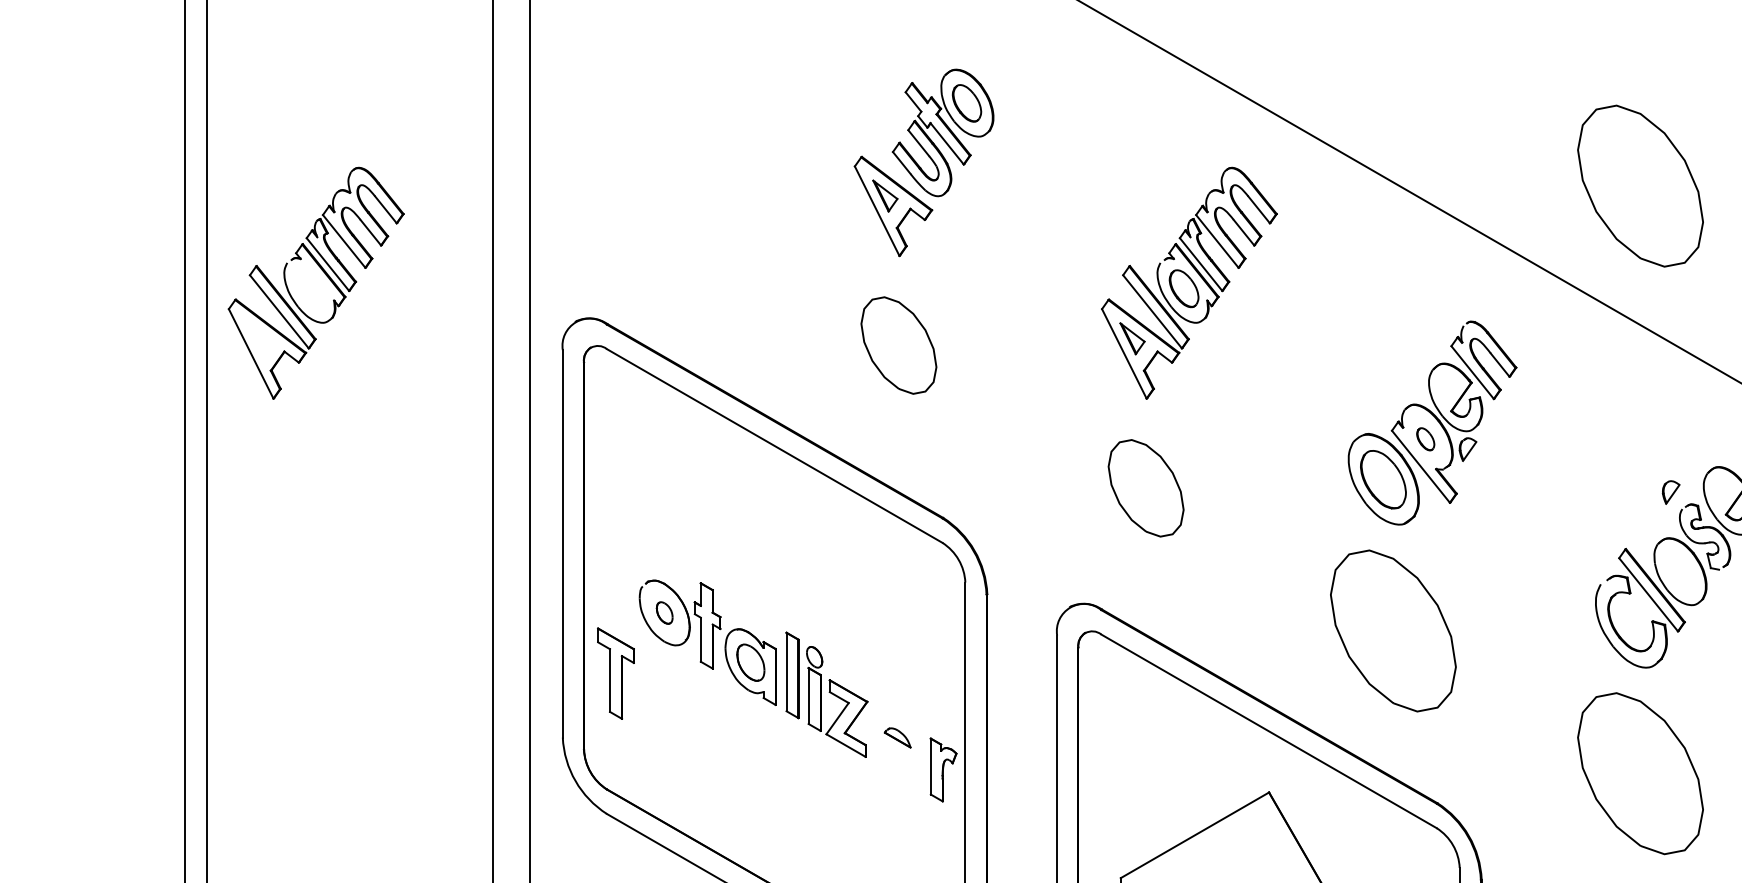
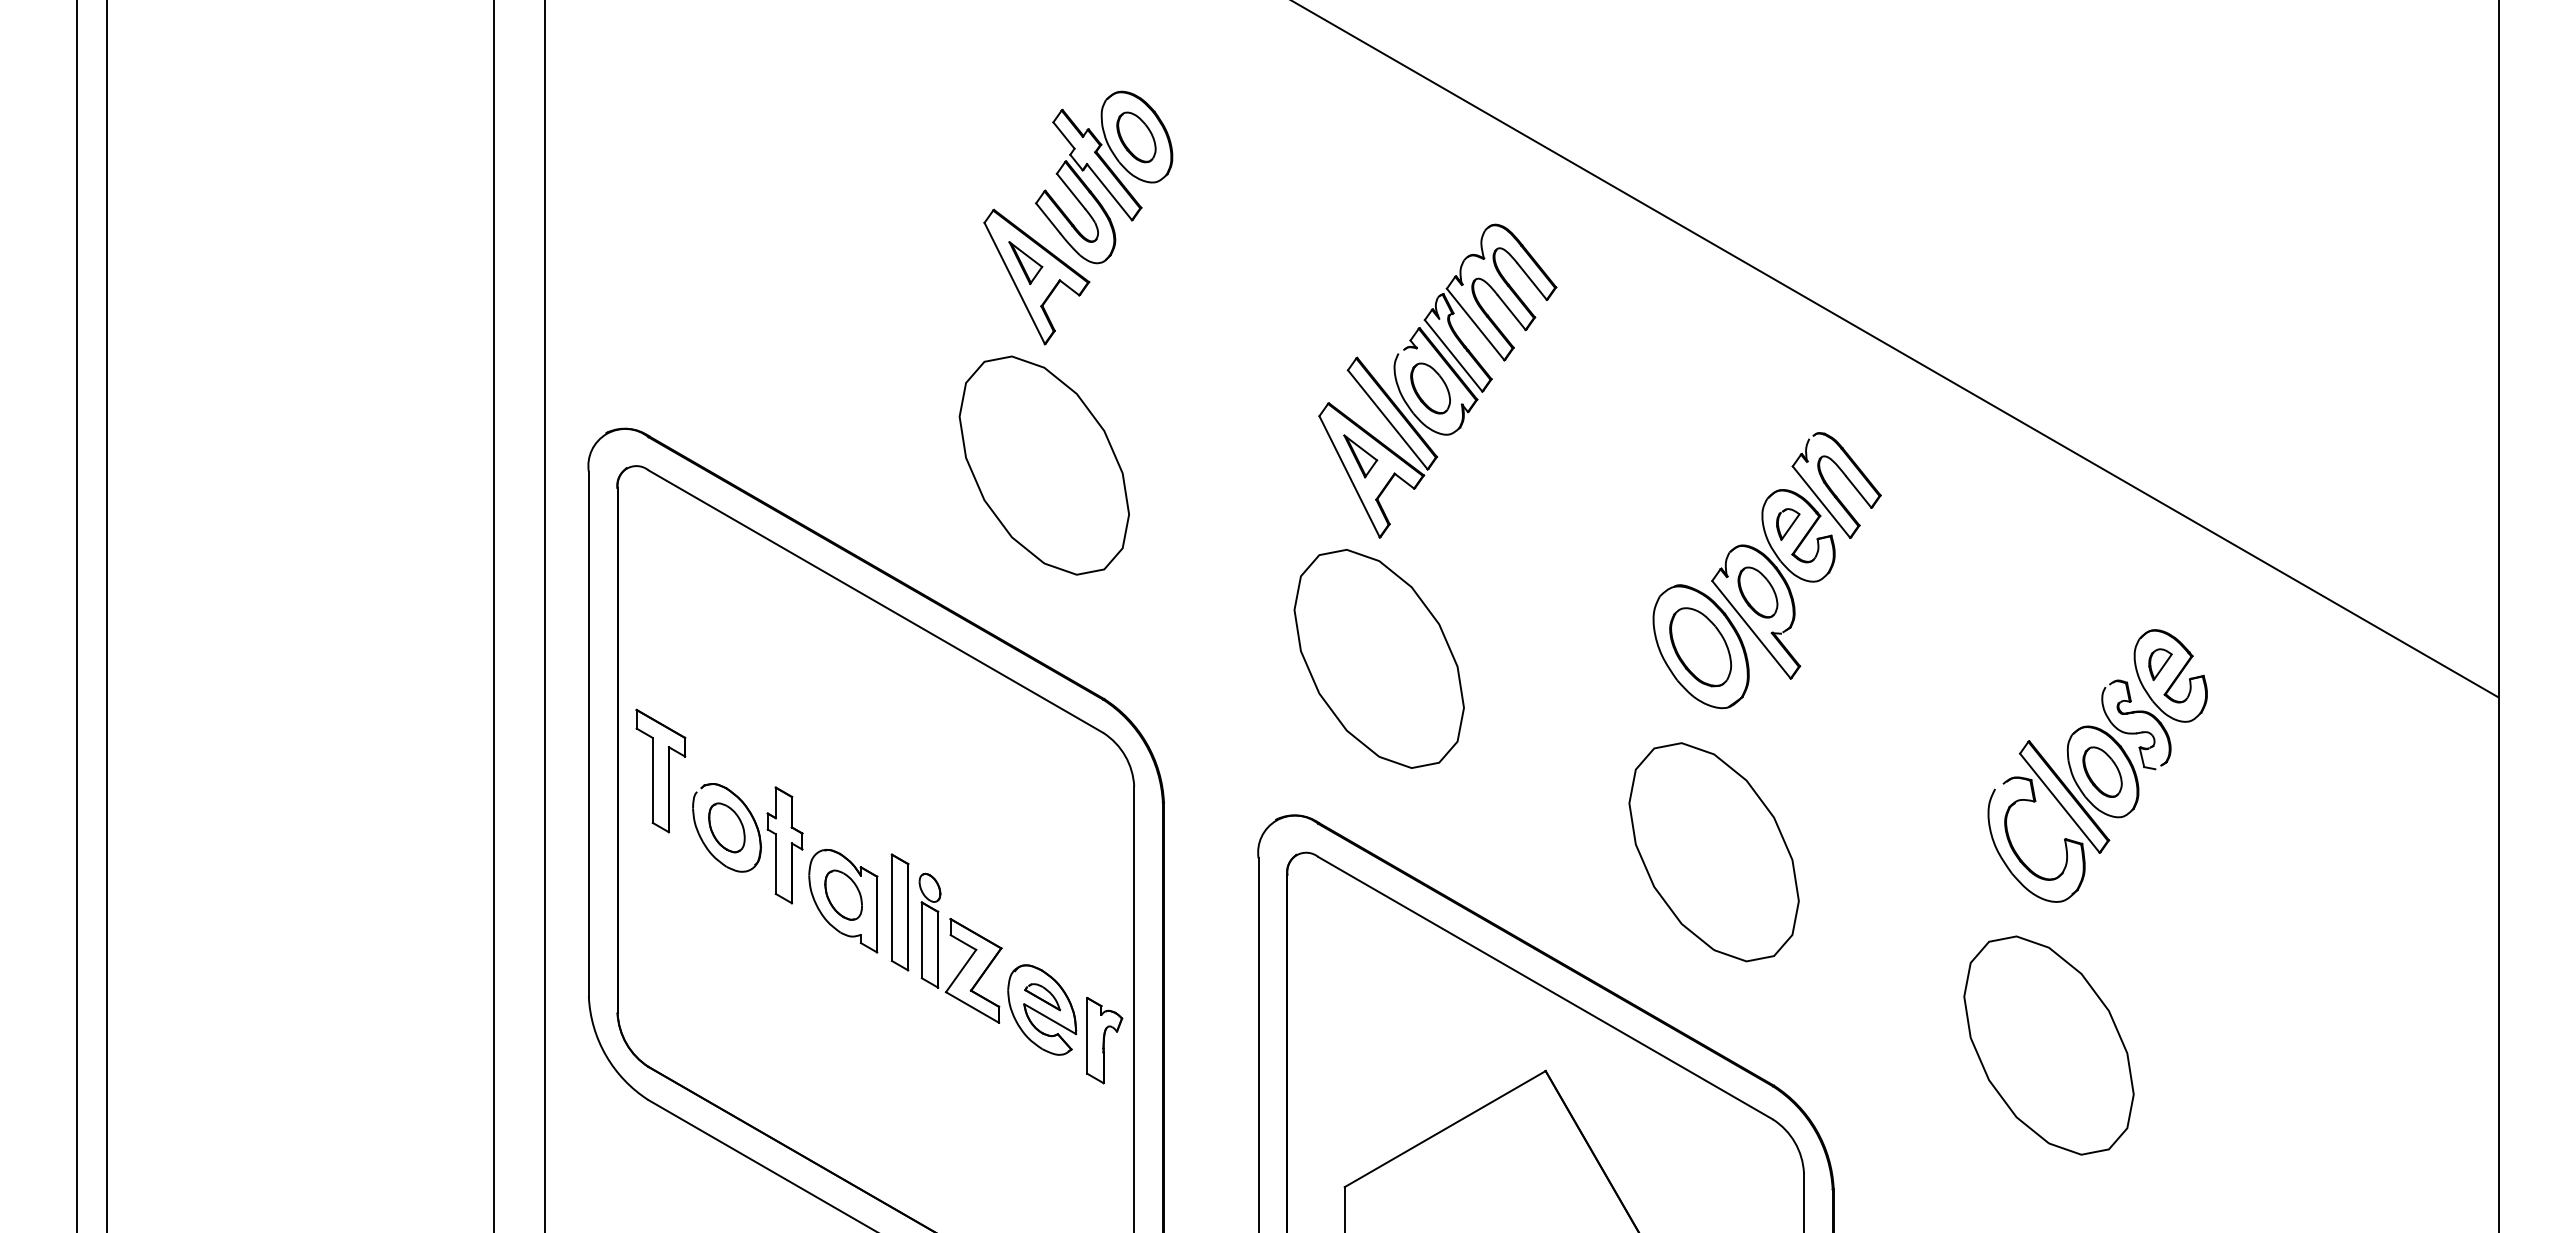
part: (1640, 186) -> (2048, 249), removed
part: (324, 273) -> (266, 368), removed
part: (898, 345) -> (1043, 465), size x1.67
part: (1425, 439) -> (1757, 592), size x1.67
part: (1468, 449) -> (1788, 524), moved
part: (1145, 487) -> (1378, 658), size x1.67
part: (1671, 492) -> (2160, 664), moved
part: (1680, 571) -> (2102, 771), added
part: (664, 612) -> (726, 827), size x1.67
part: (615, 673) -> (660, 770), moved
part: (897, 747) -> (1042, 1009), added

